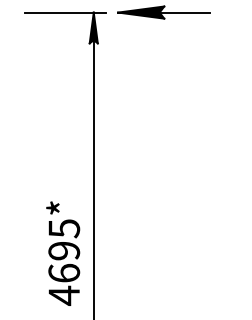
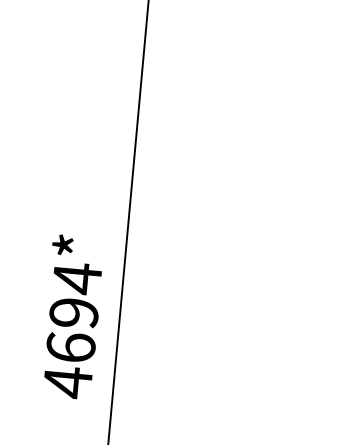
text: (64, 228) -> (77, 278), 4695* -> 4694*

